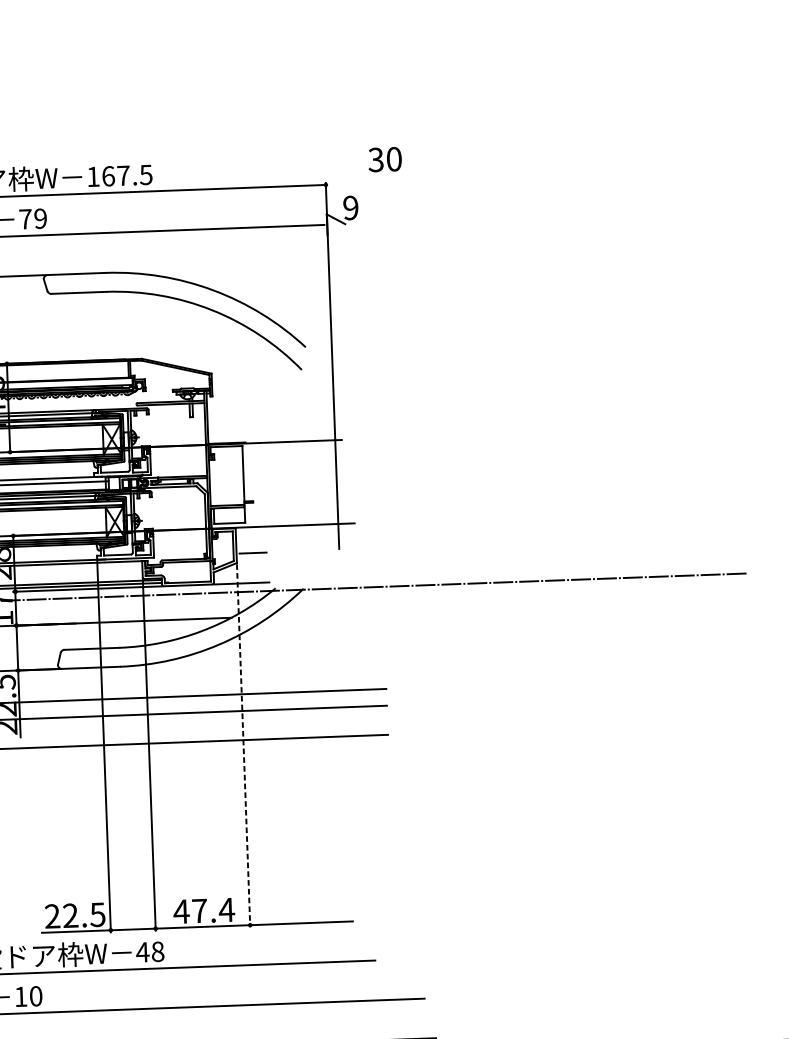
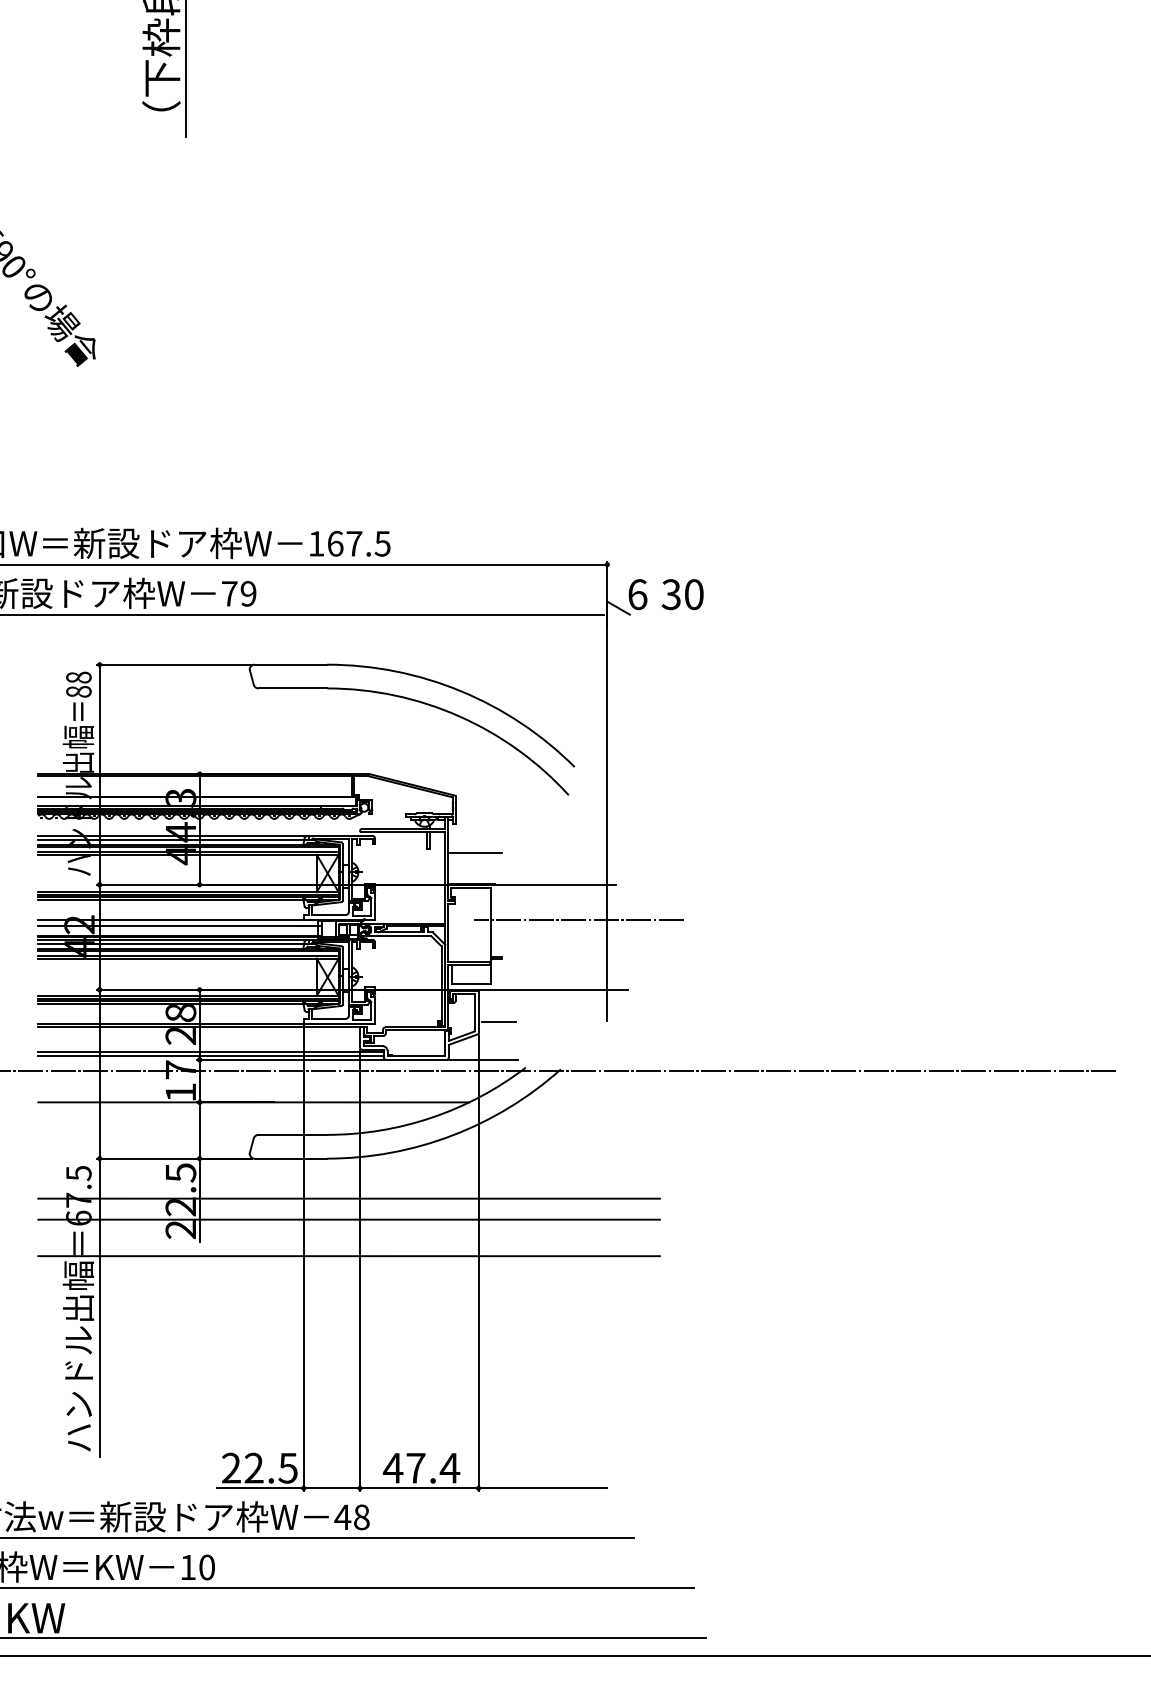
text: (384, 159) -> (682, 594), moved
text: (350, 207) -> (637, 594), 9 -> 6
line: (229, 418) -> (475, 852), added
line: (313, 468) -> (578, 919), added
line: (243, 745) -> (478, 1263), dashed -> solid

